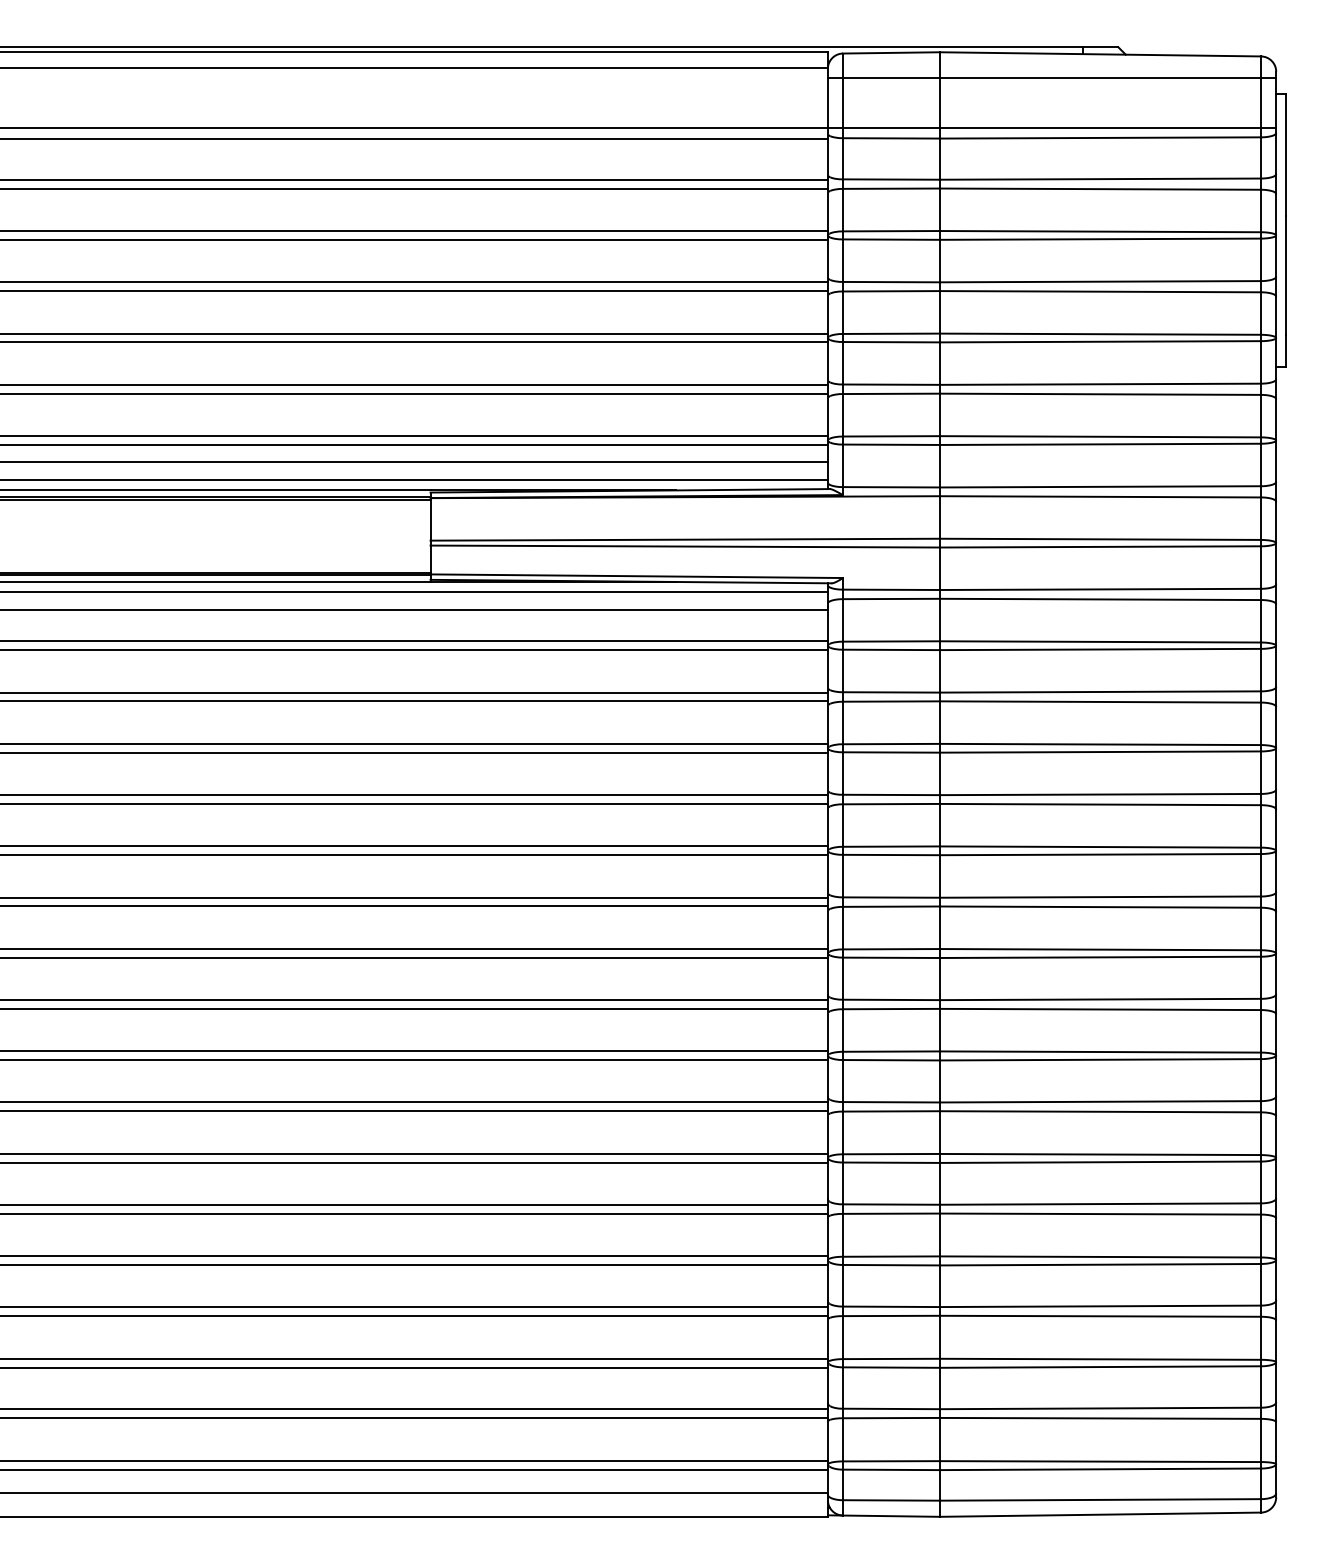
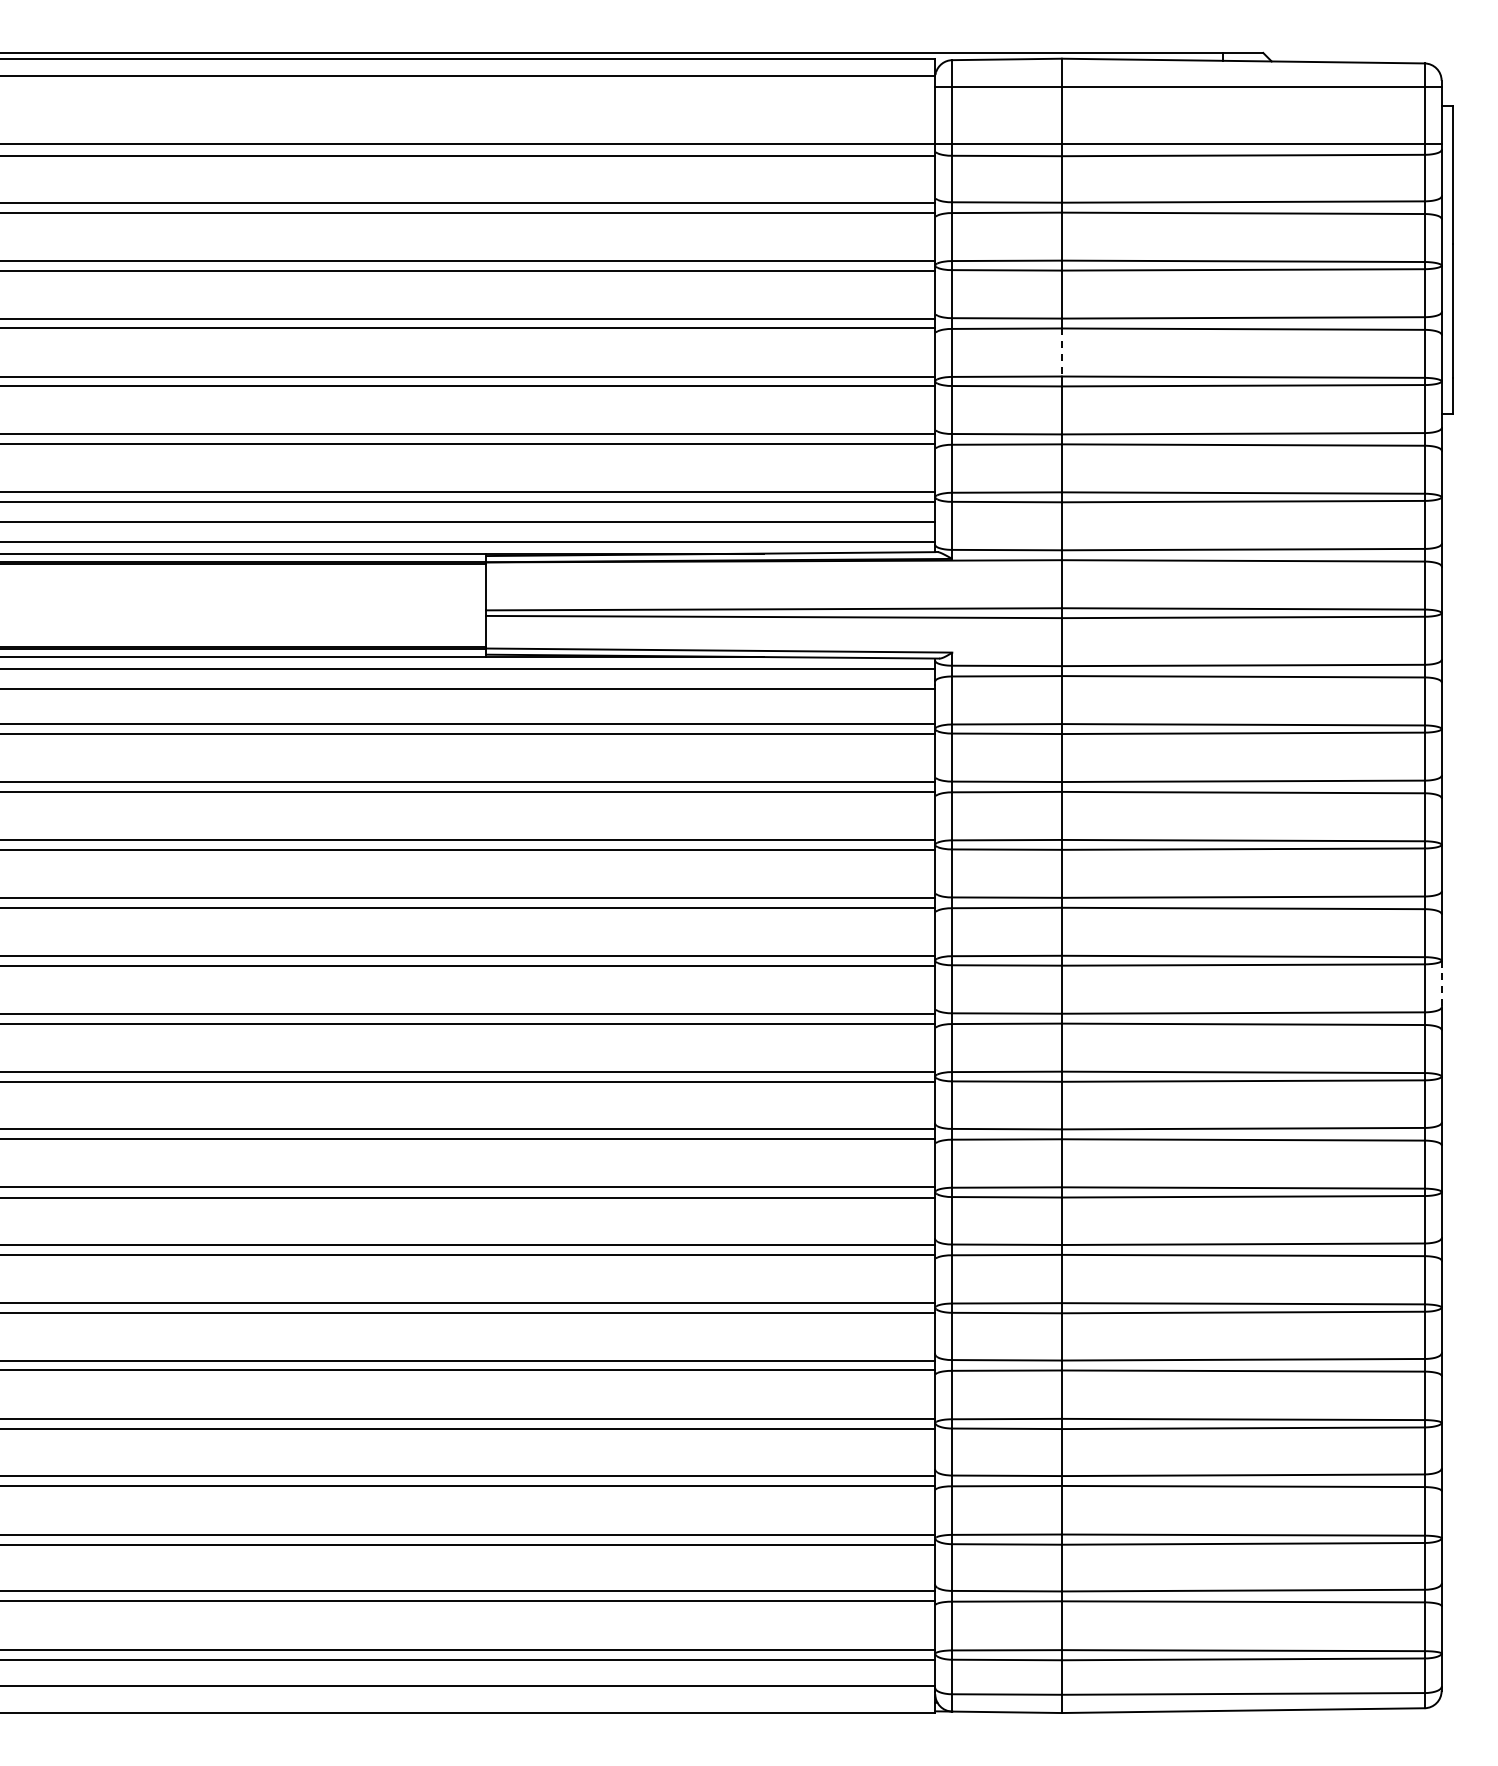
line: (939, 312) -> (1061, 352), solid -> dashed
line: (1276, 871) -> (1441, 984), solid -> dashed

